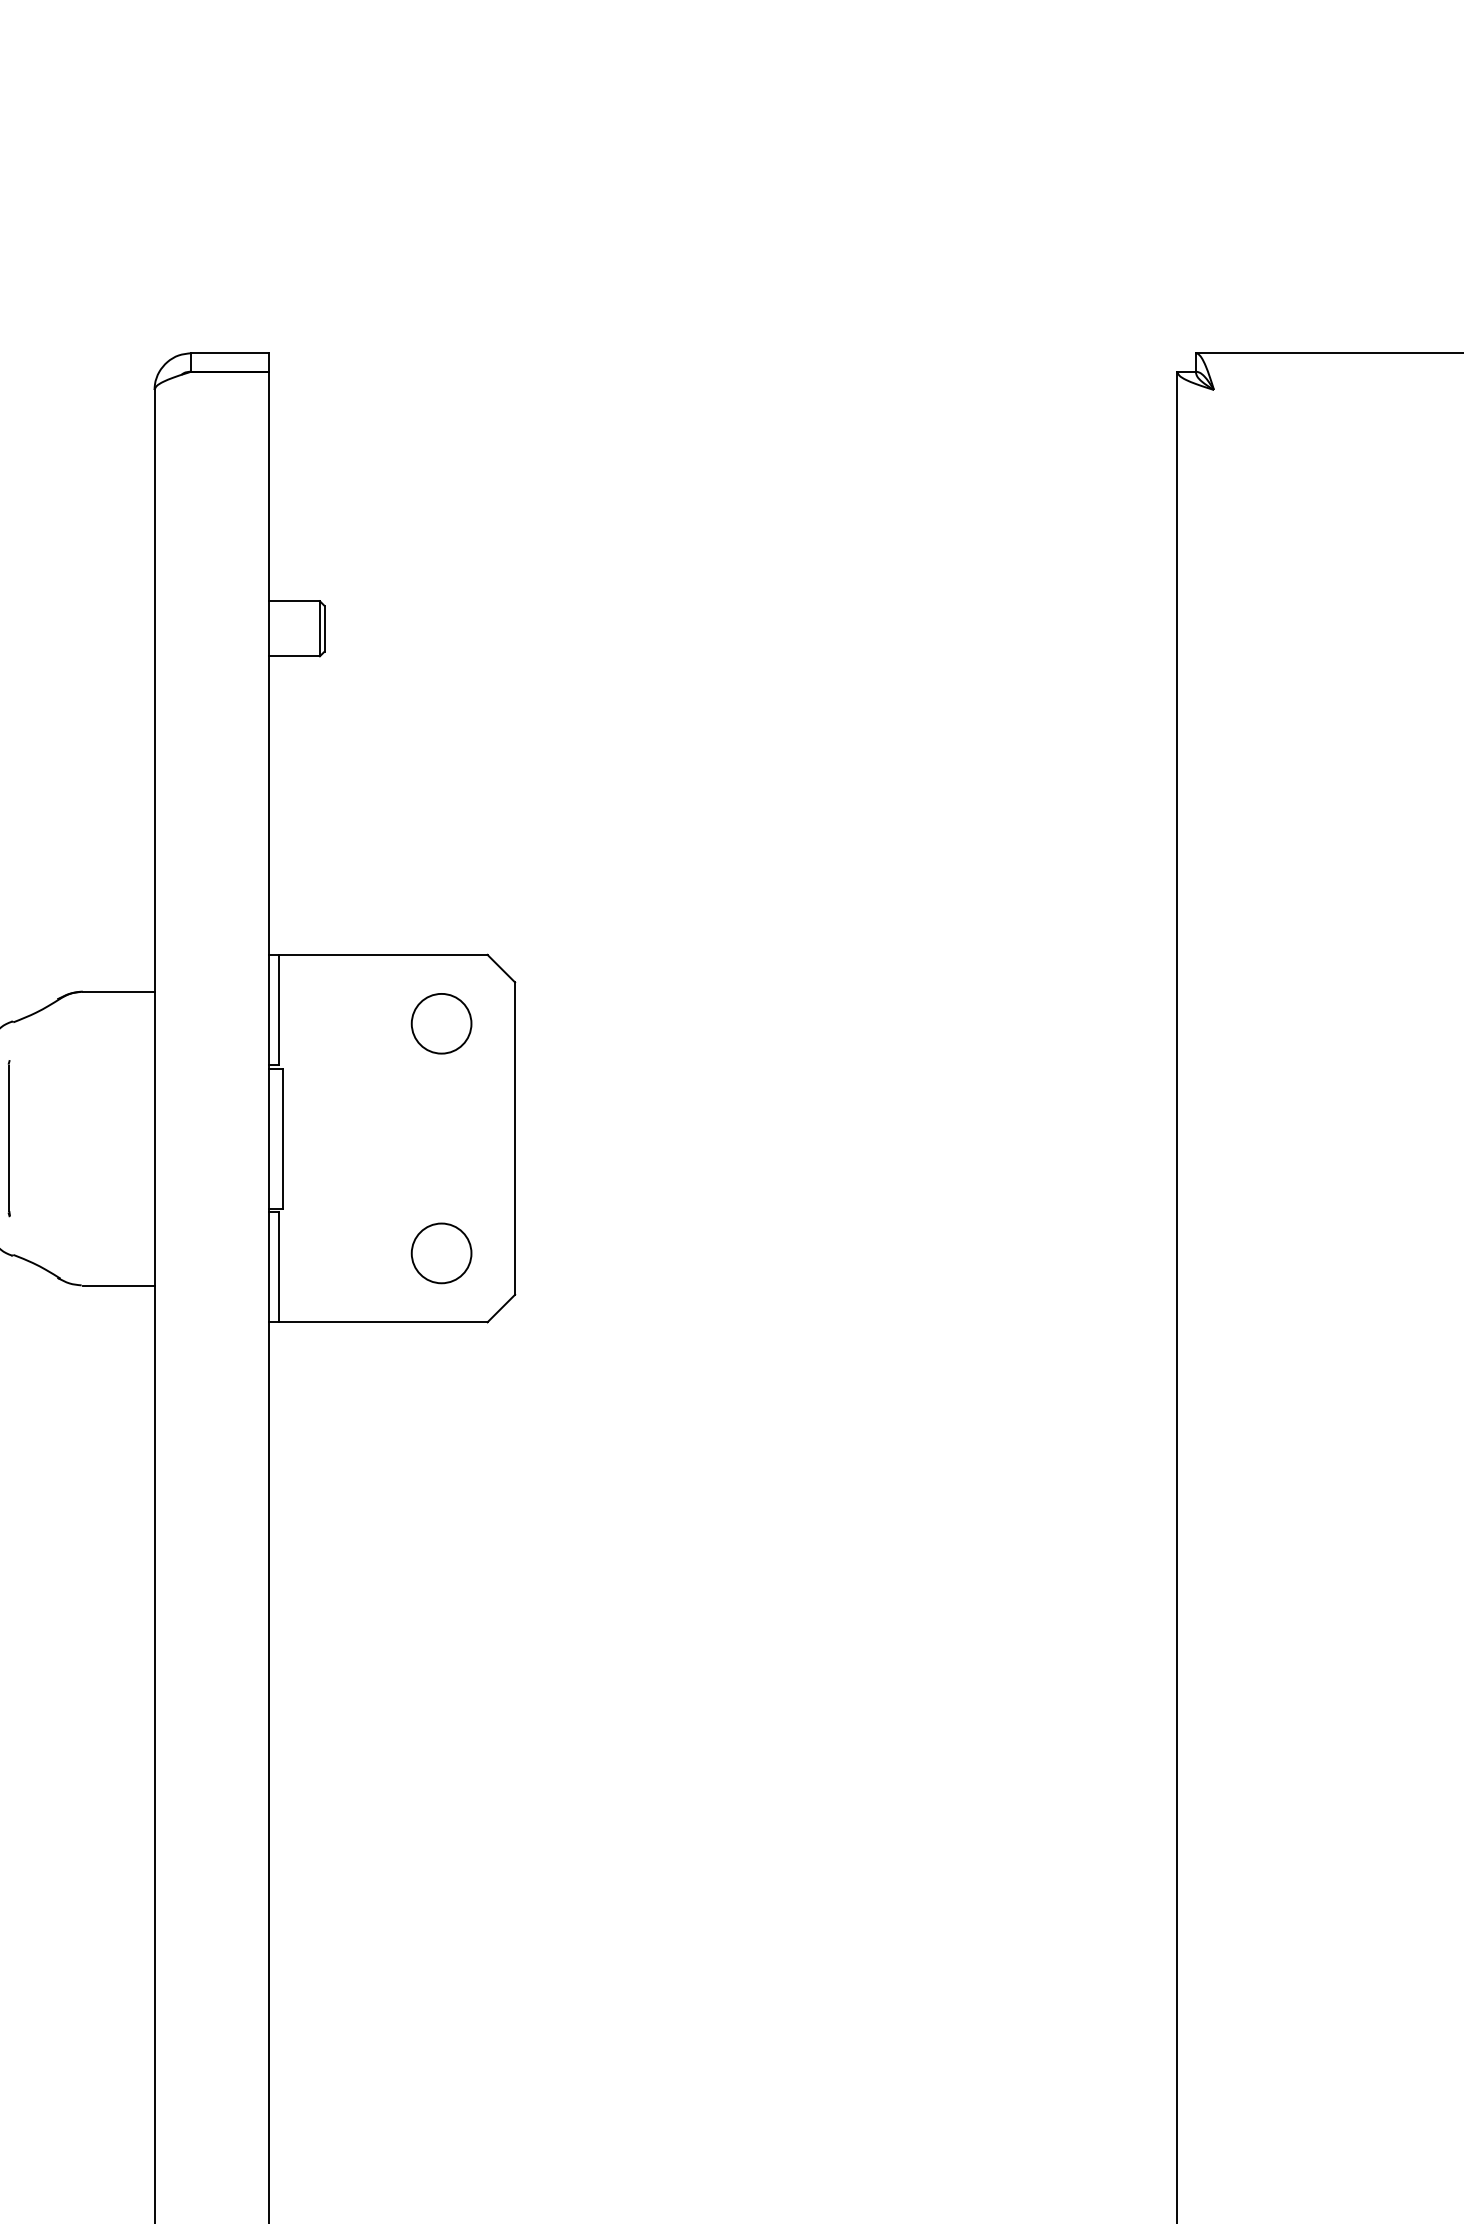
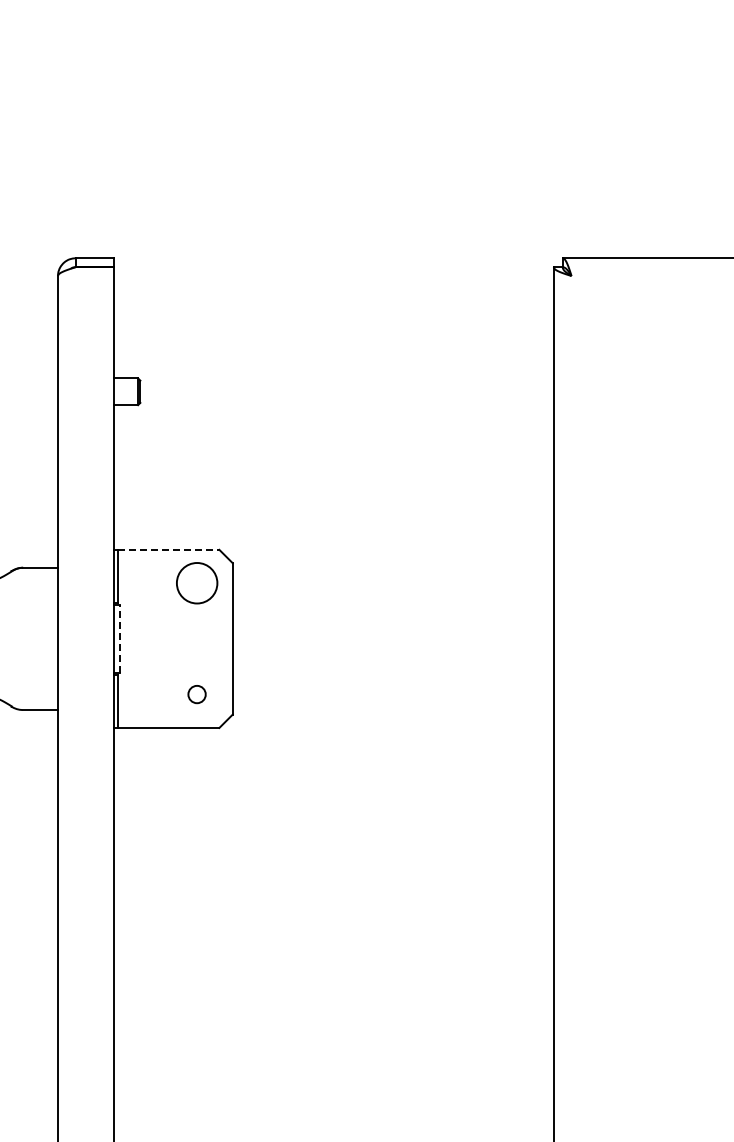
line: (382, 954) -> (168, 549), solid -> dashed
circle: (440, 1022) -> (196, 582), size x1.4
line: (283, 1137) -> (120, 638), solid -> dashed
circle: (440, 1253) -> (196, 694), size x0.6

